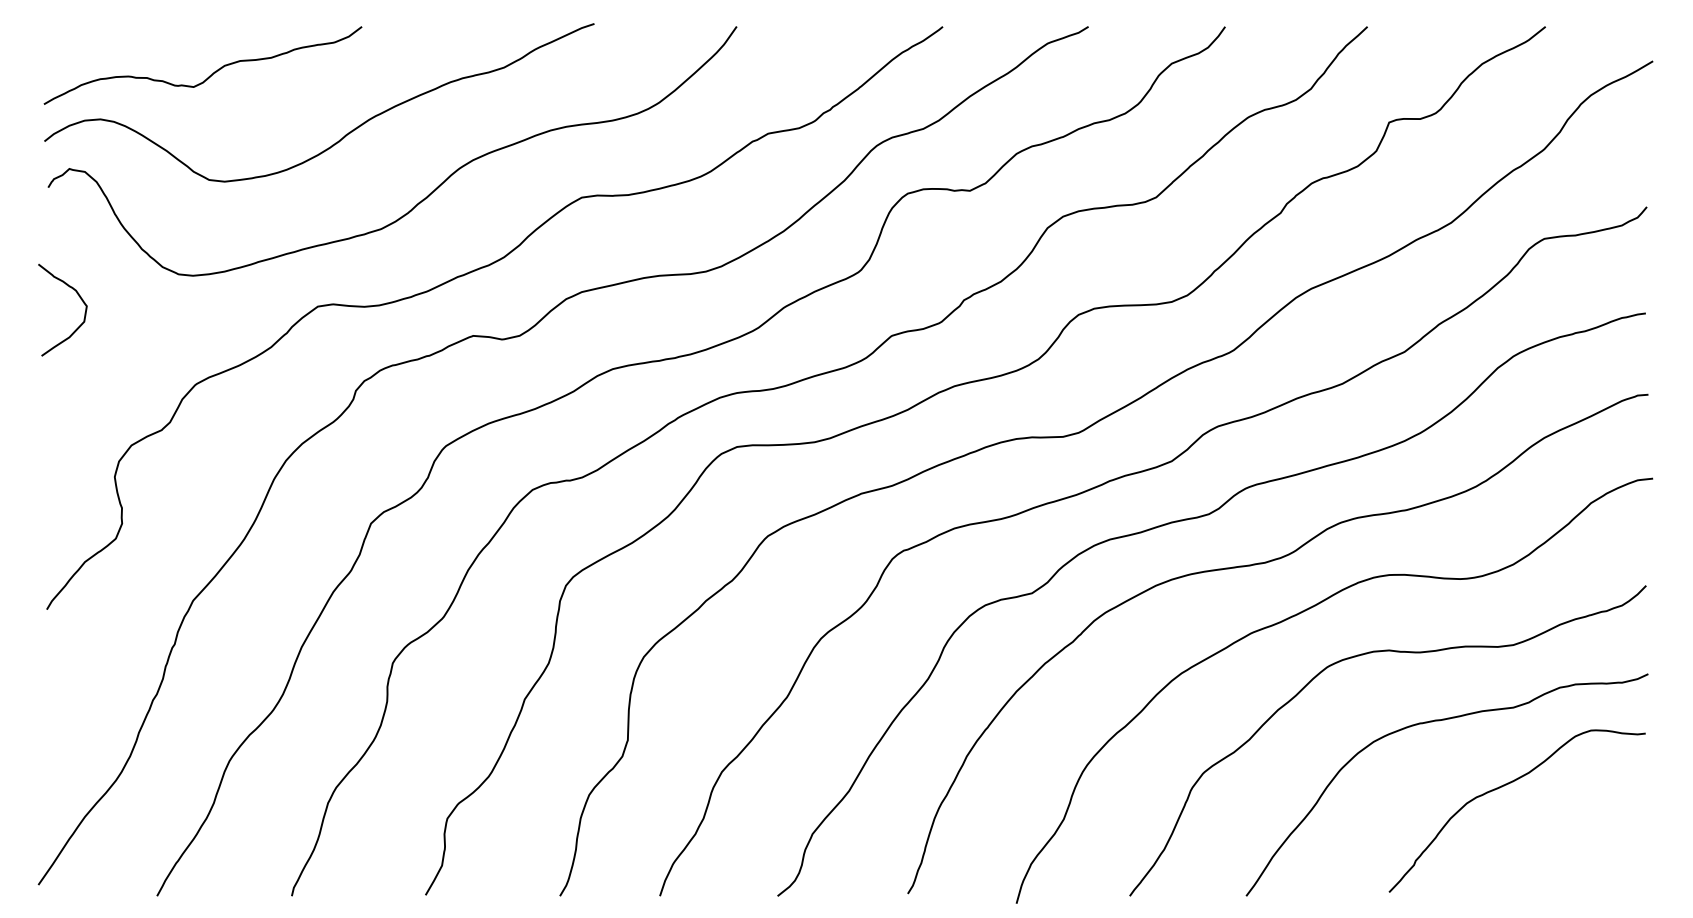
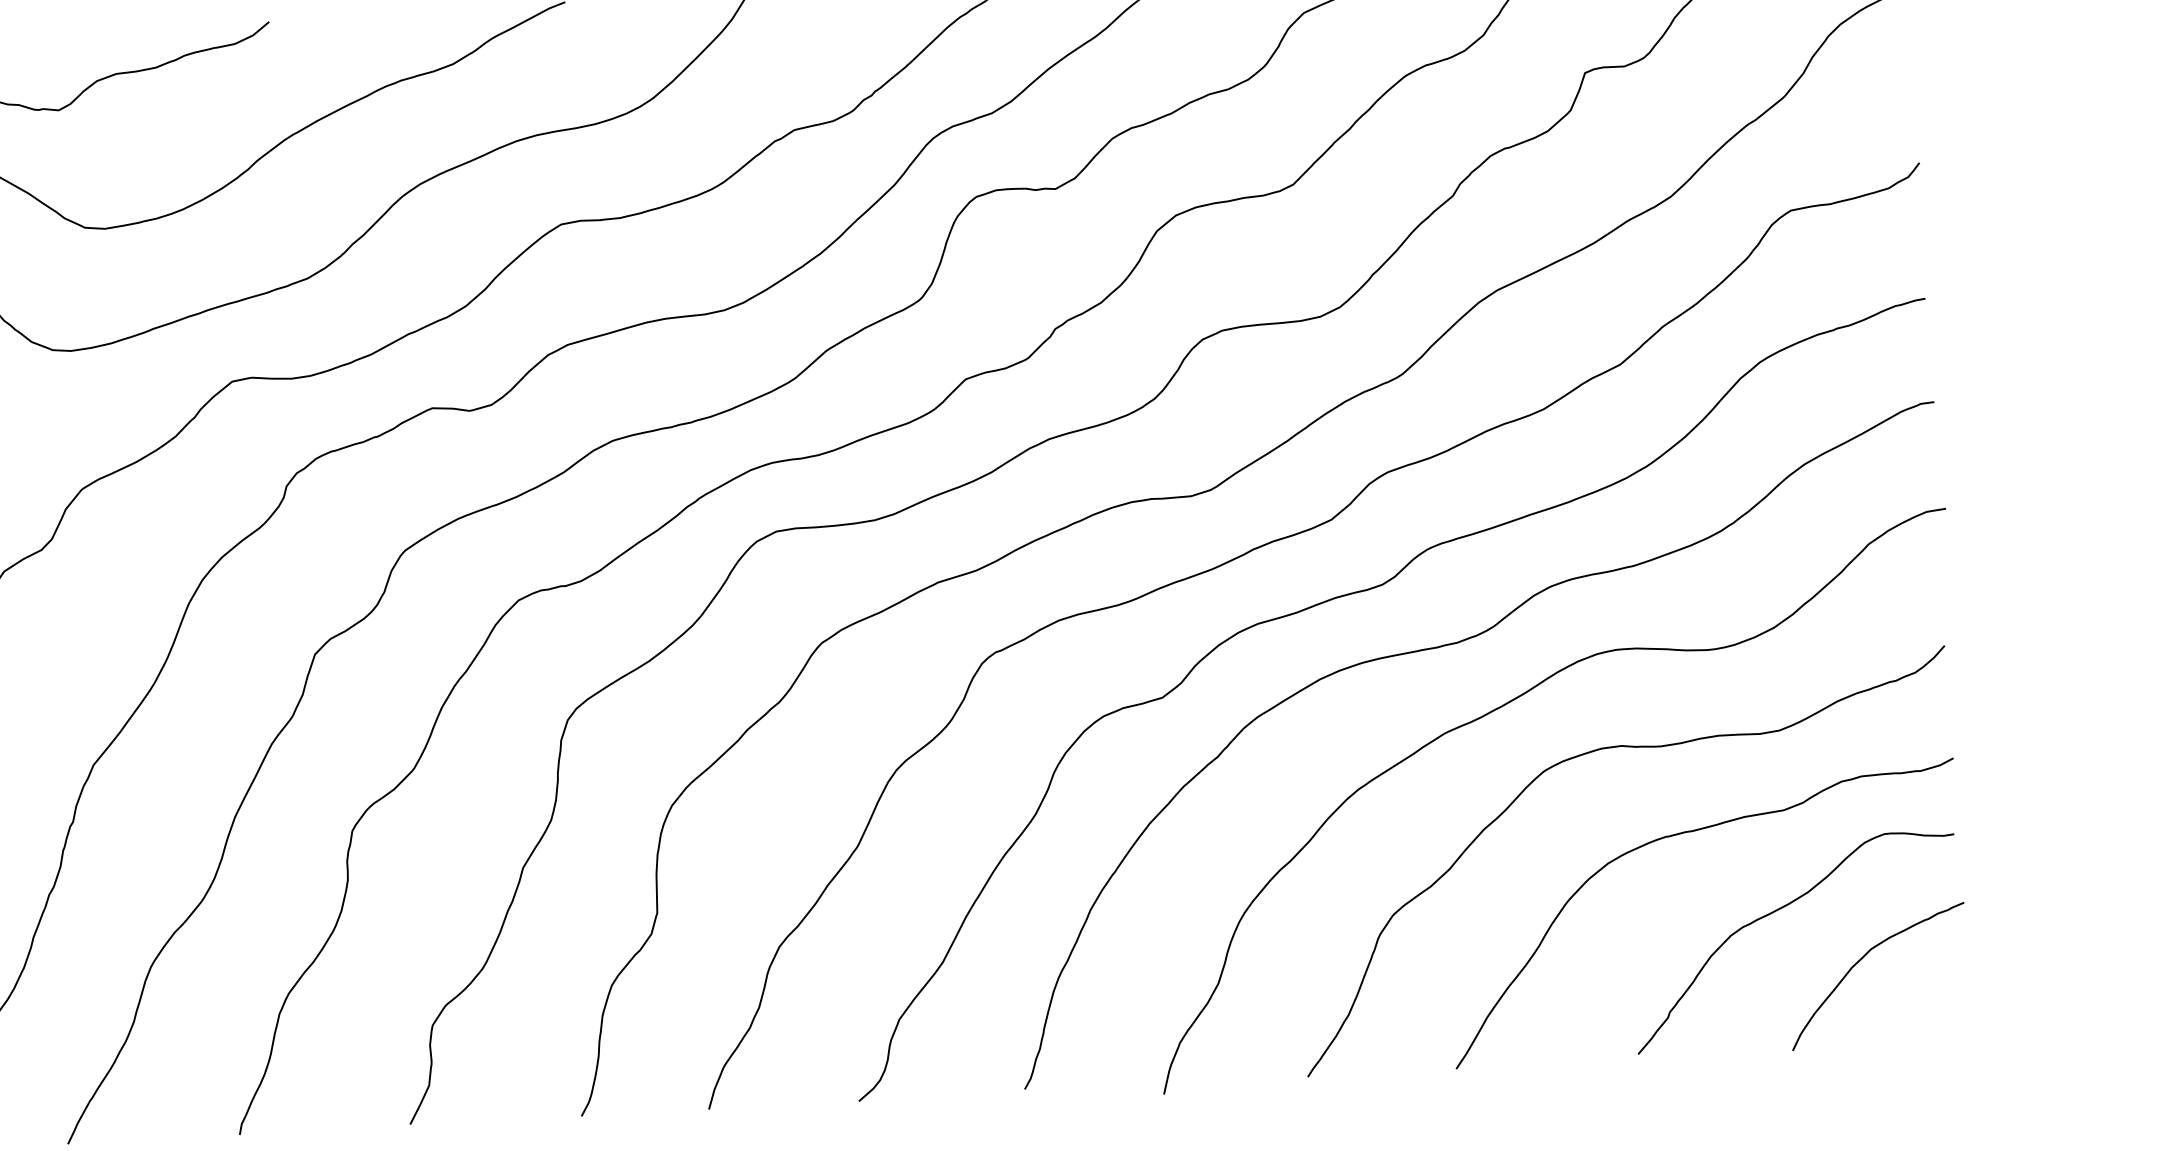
curve: (1570, 826) -> (1864, 957), added

